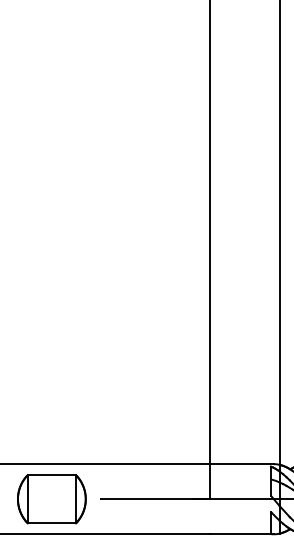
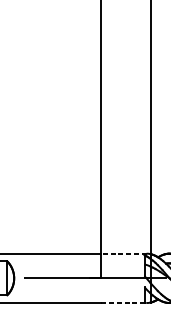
line: (241, 464) -> (123, 253), solid -> dashed
line: (242, 534) -> (124, 303), solid -> dashed

